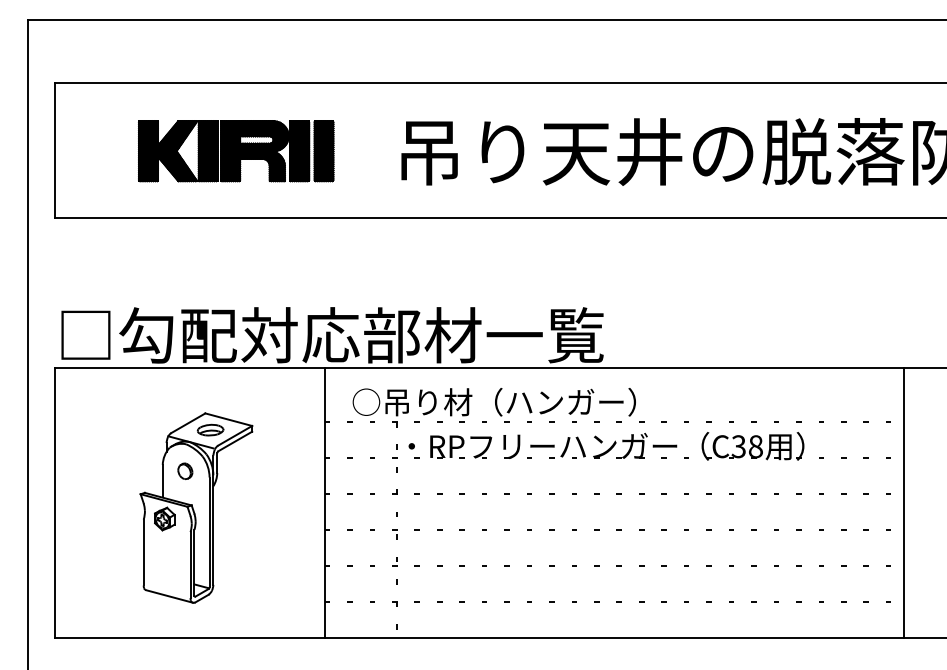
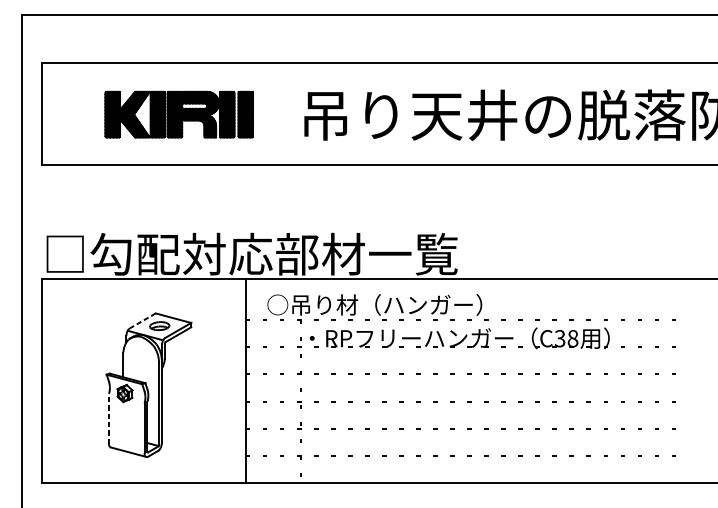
line: (188, 423) -> (142, 321), solid -> dashed
part: (185, 471) -> (140, 357), removed
line: (903, 502) -> (684, 380), removed
line: (143, 552) -> (108, 418), solid -> dashed

